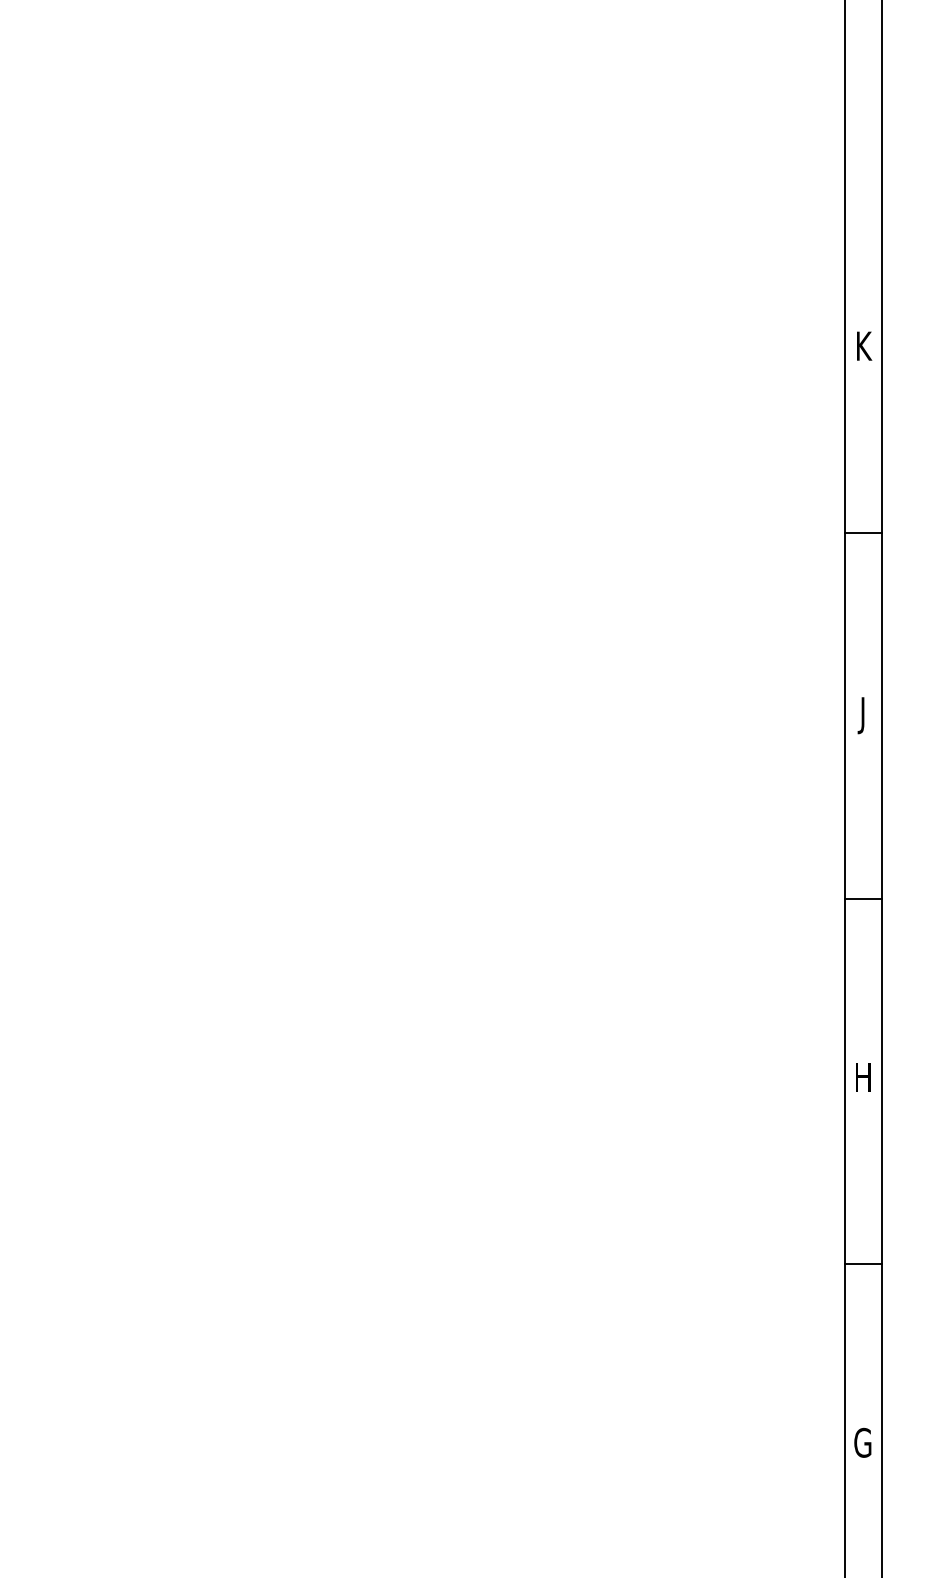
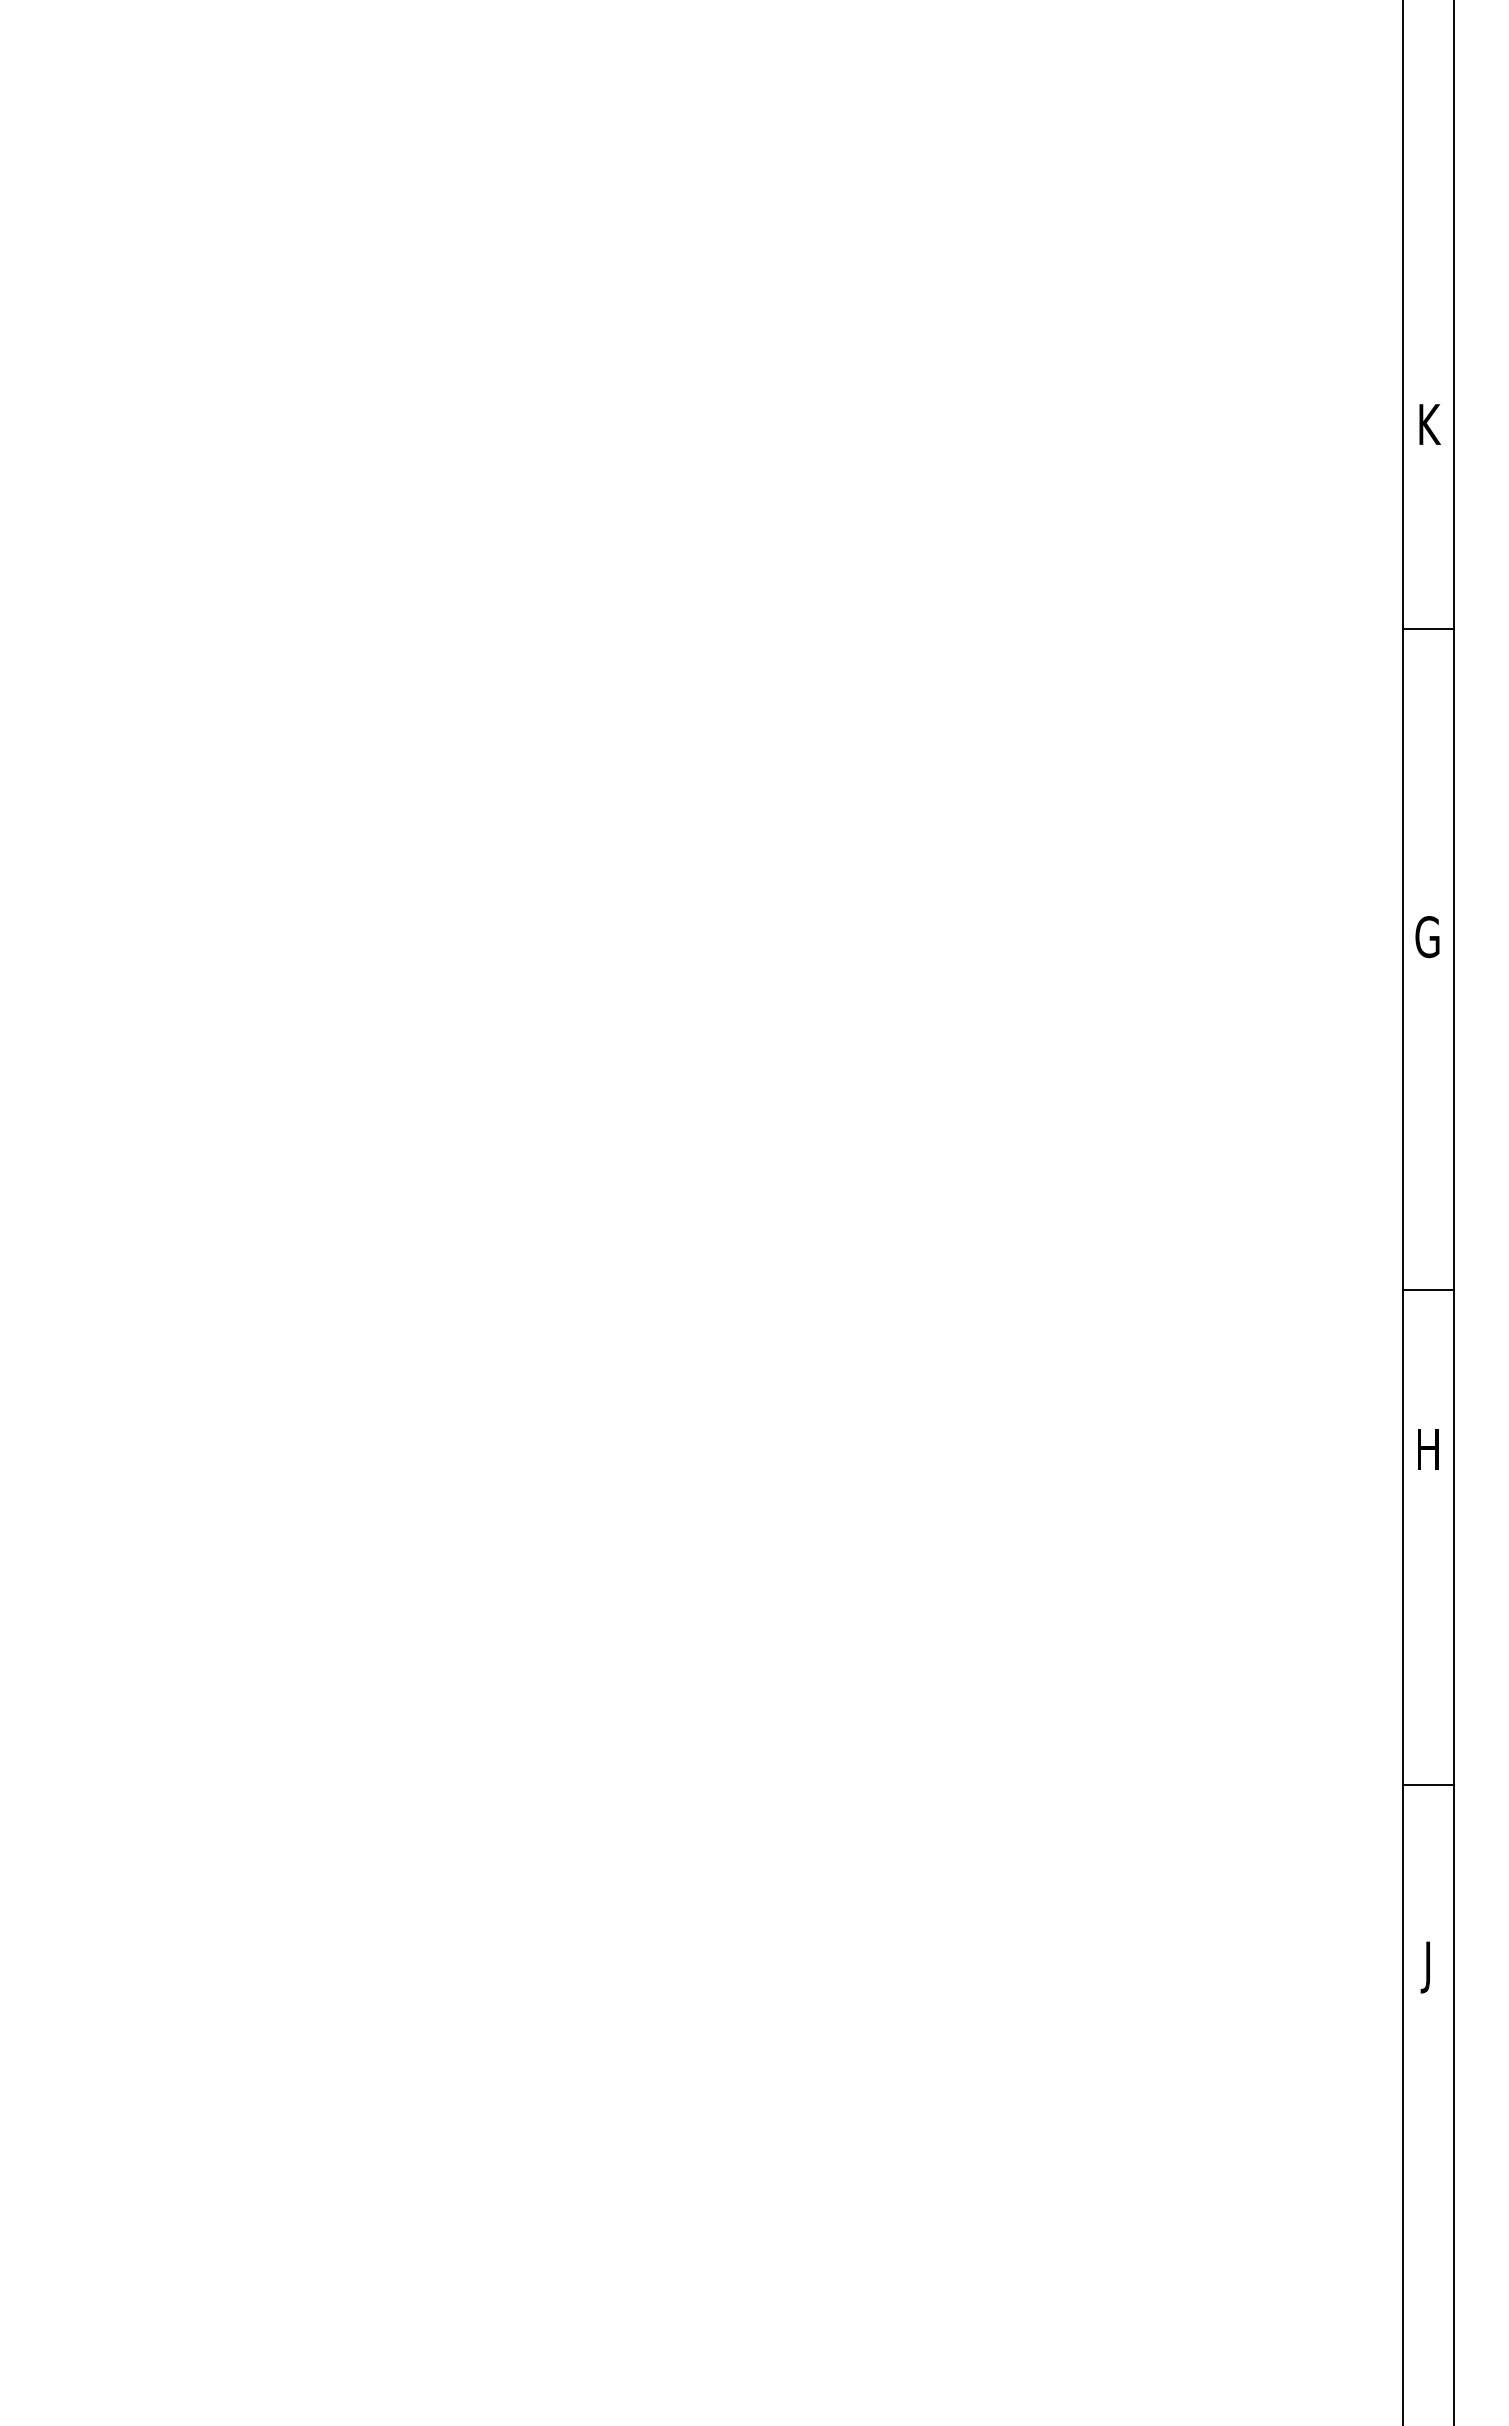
line: (862, 533) -> (1427, 628), moved
text: (862, 715) -> (1427, 942), J -> G
line: (862, 898) -> (1427, 1290), moved
line: (862, 1264) -> (1427, 1784), moved
text: (862, 1446) -> (1427, 1967), G -> J

